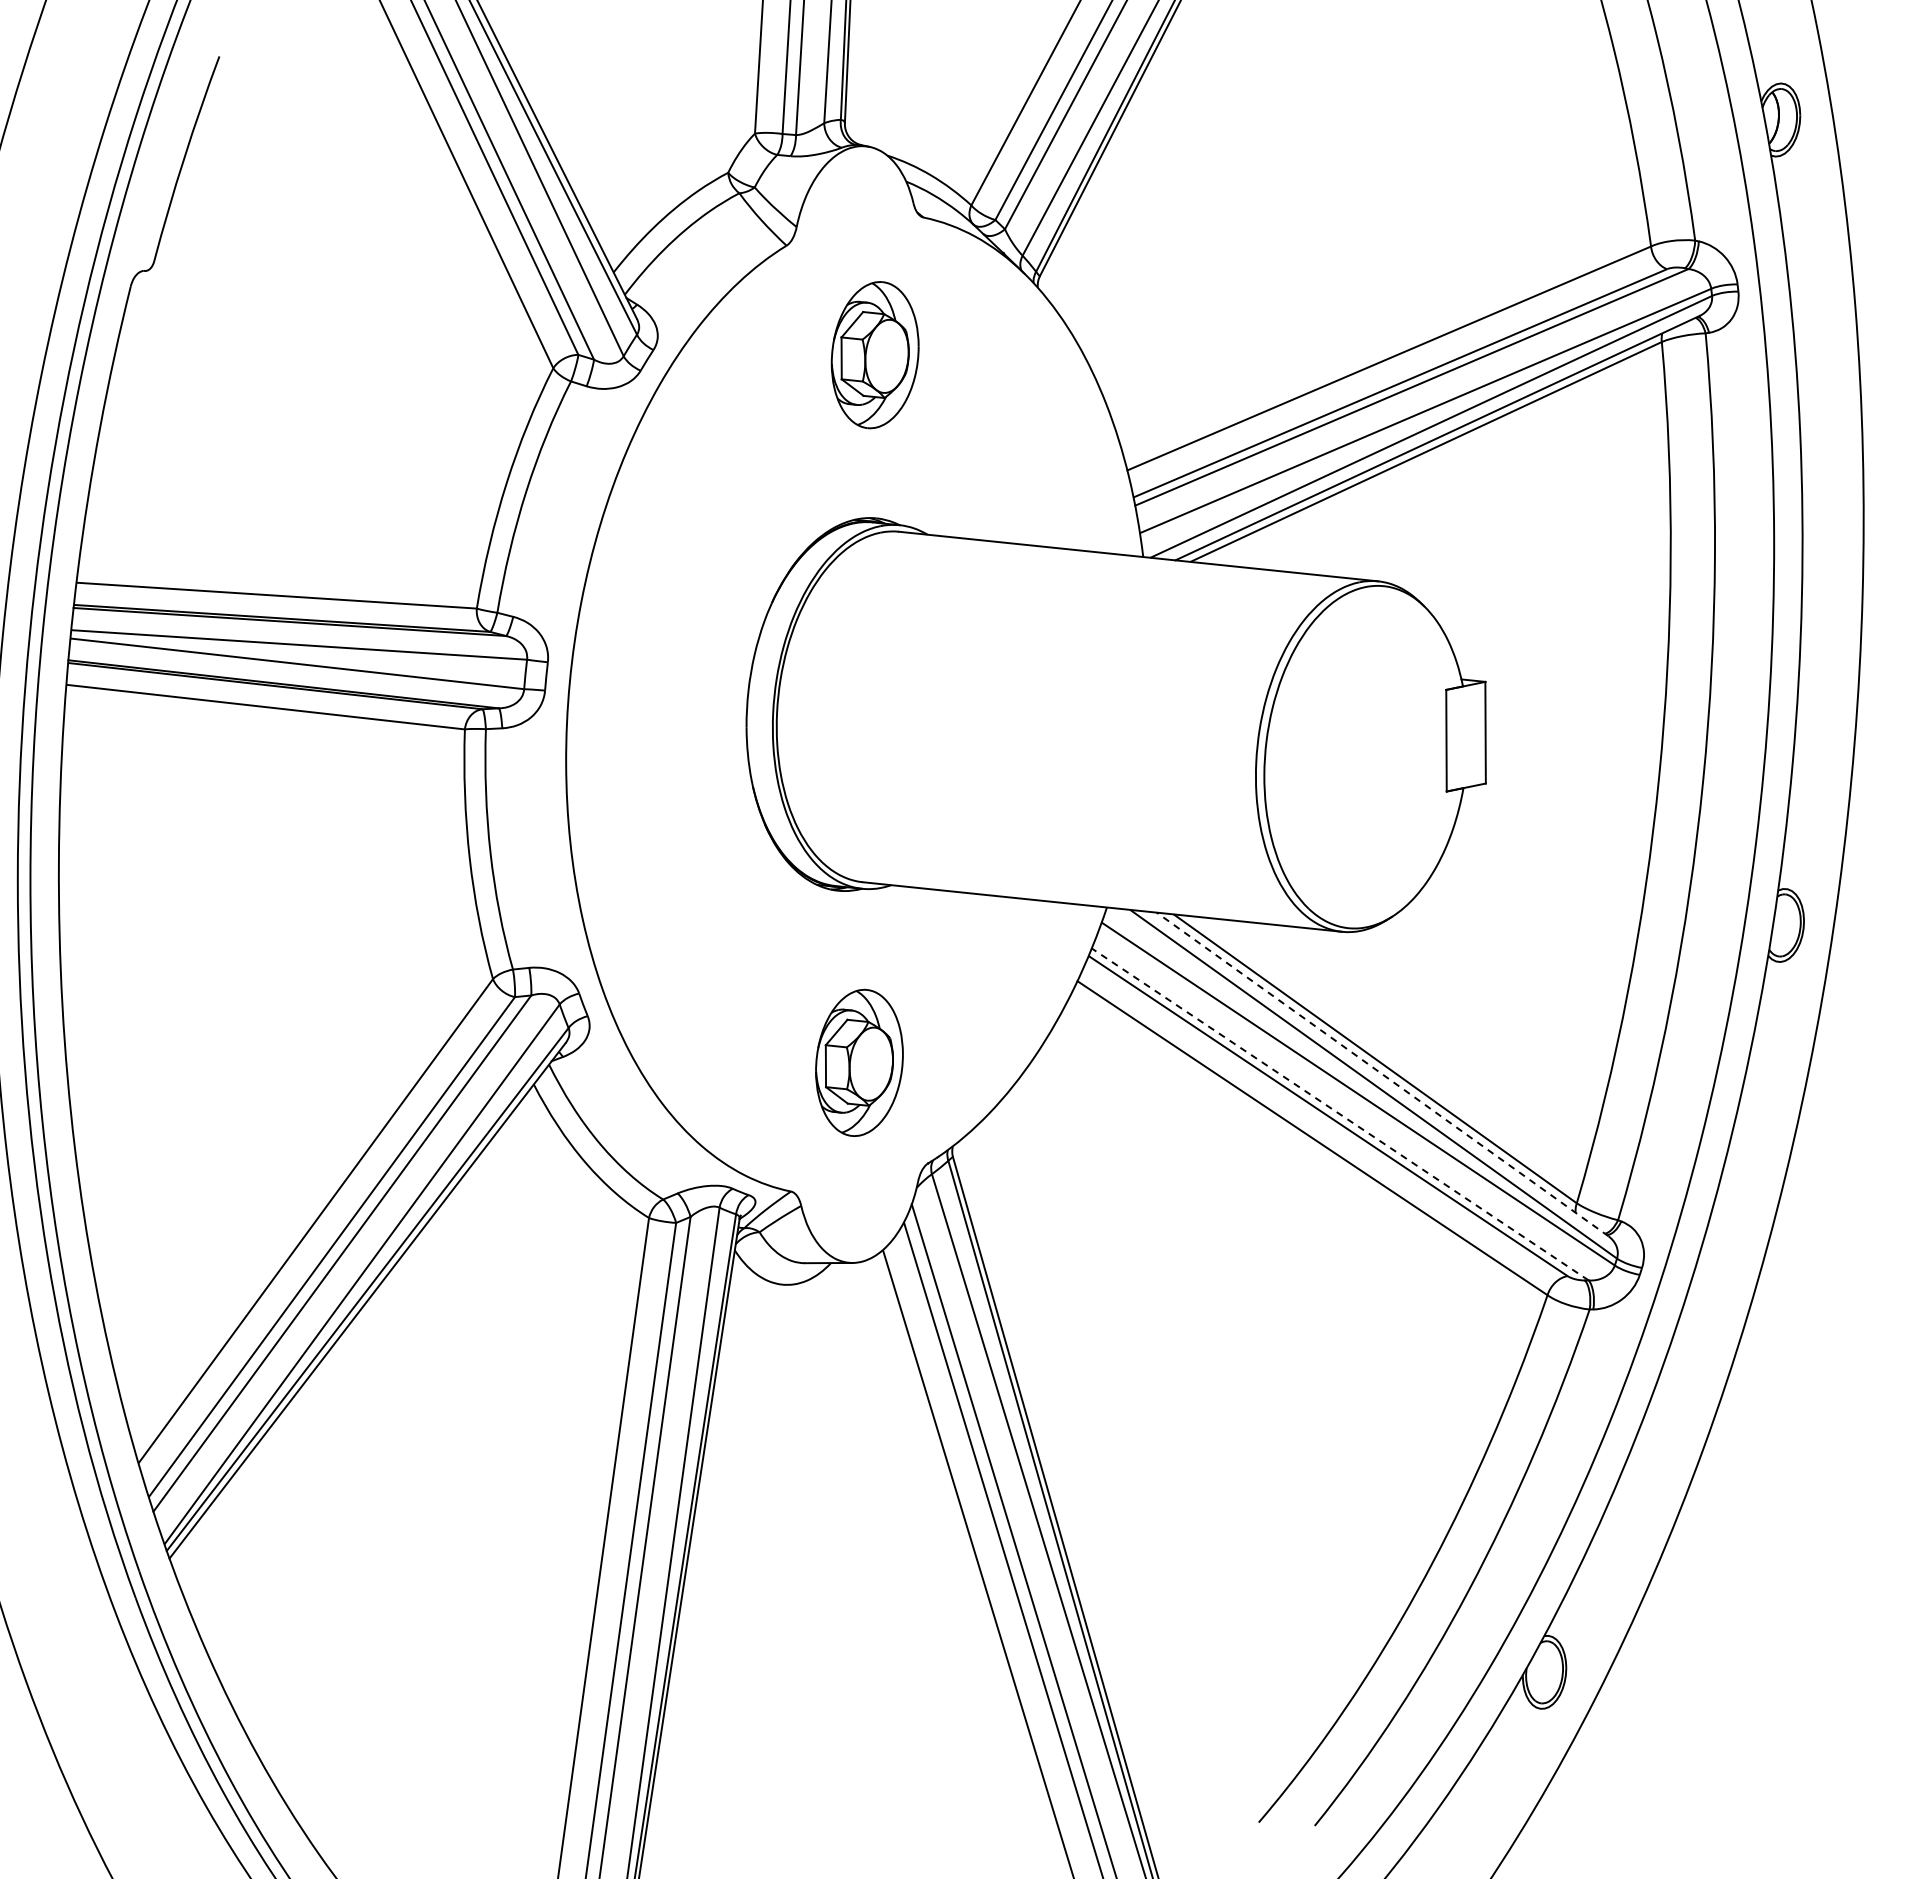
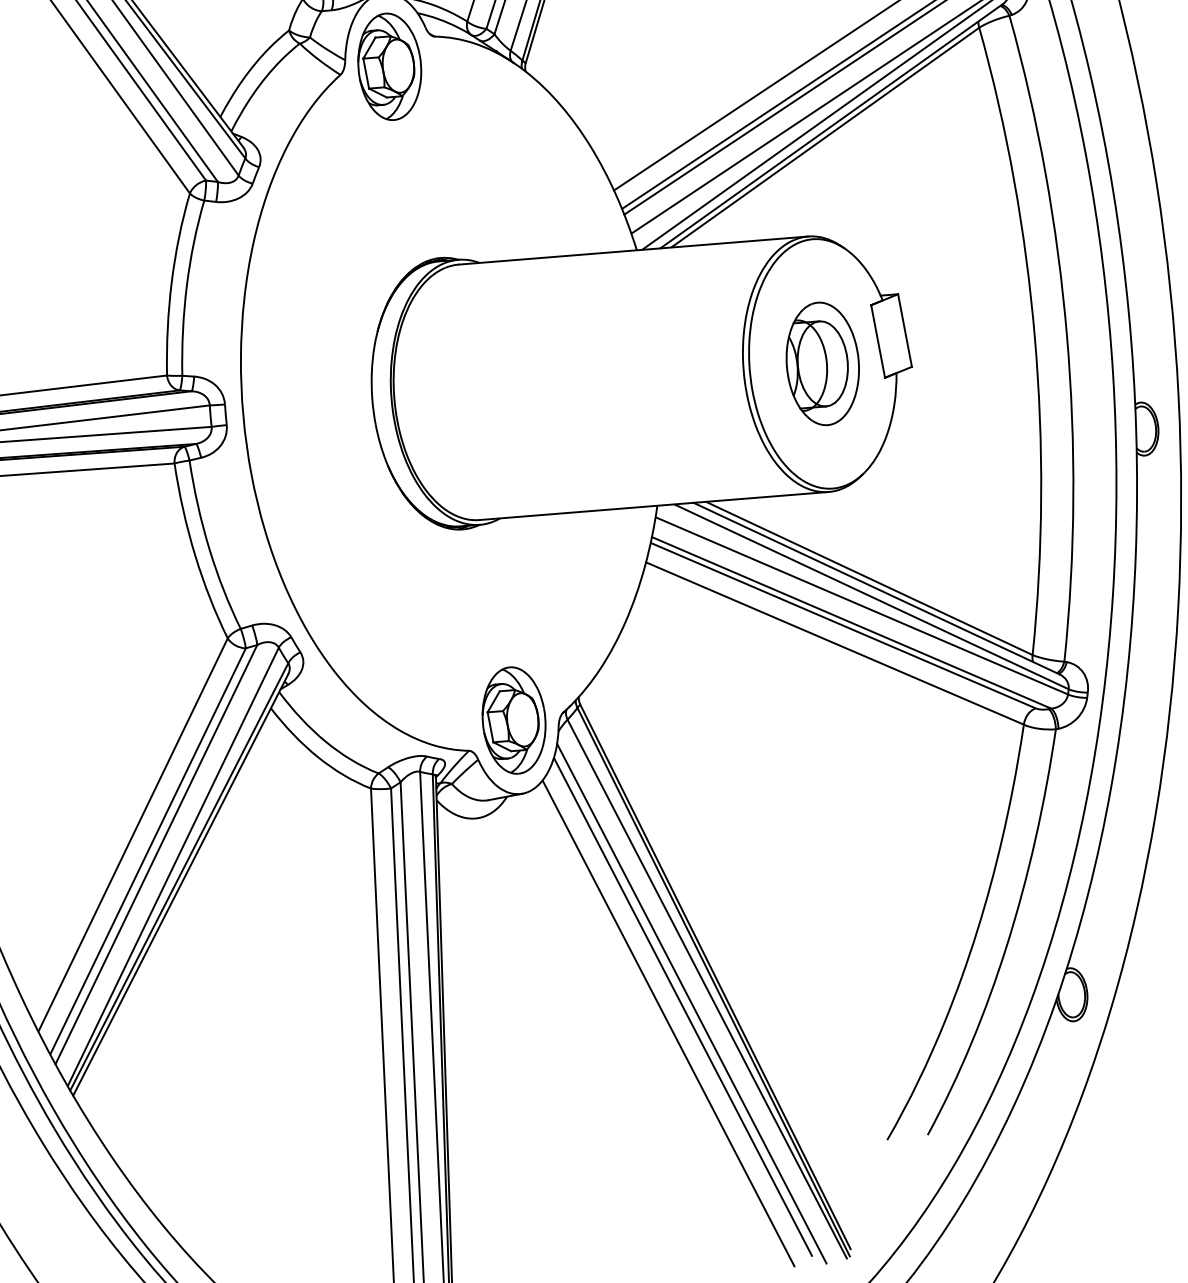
part: (874, 355) -> (389, 67), moved
part: (1365, 757) -> (822, 364), added
part: (859, 1062) -> (514, 720), moved
line: (1382, 1074) -> (876, 588), dashed -> solid
line: (1340, 1114) -> (851, 622), dashed -> solid

